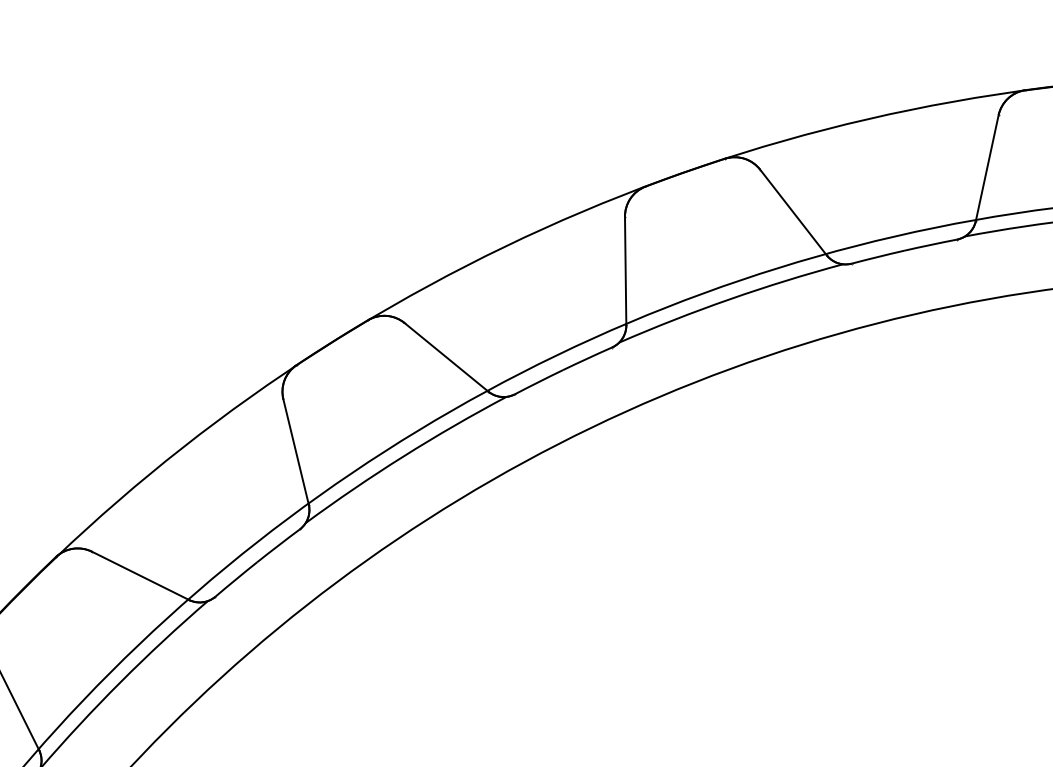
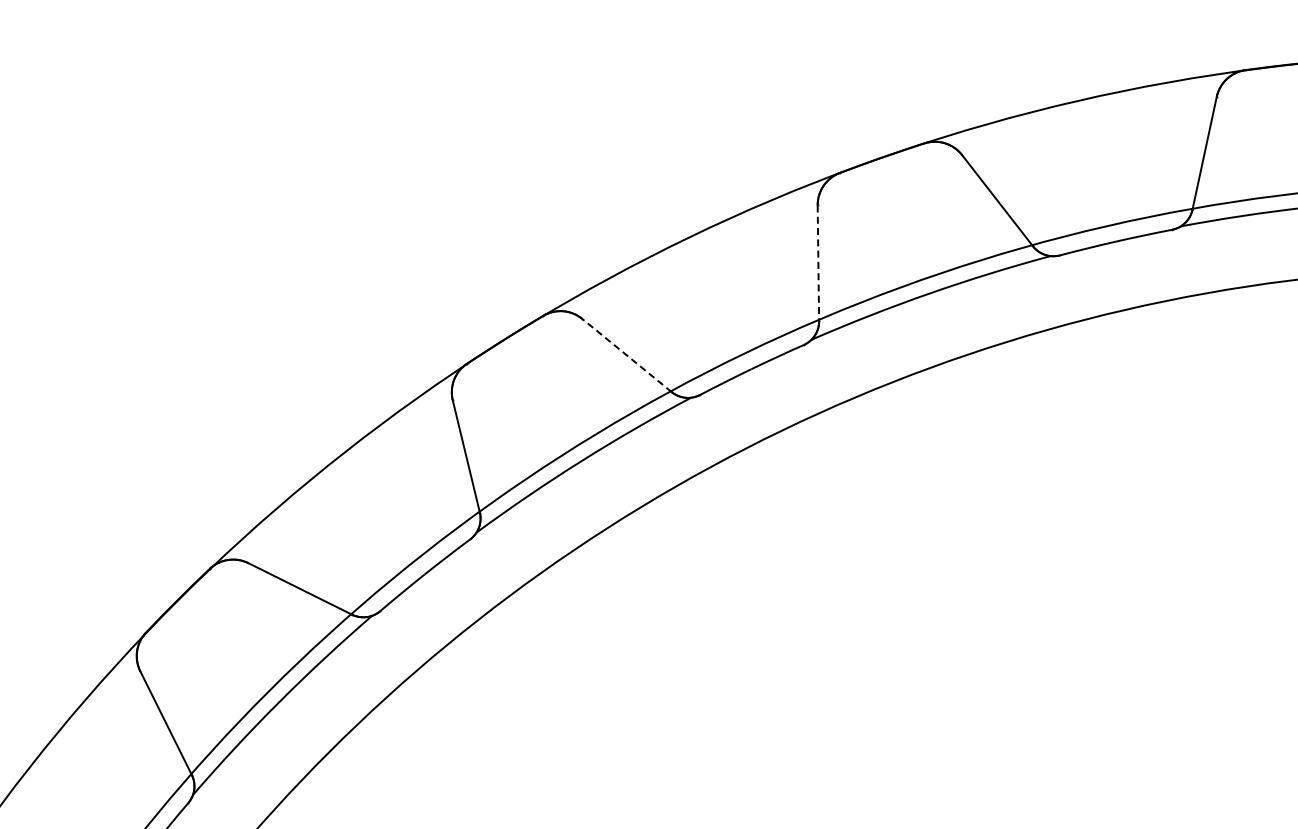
line: (625, 271) -> (818, 263), solid -> dashed
line: (446, 357) -> (627, 355), solid -> dashed

